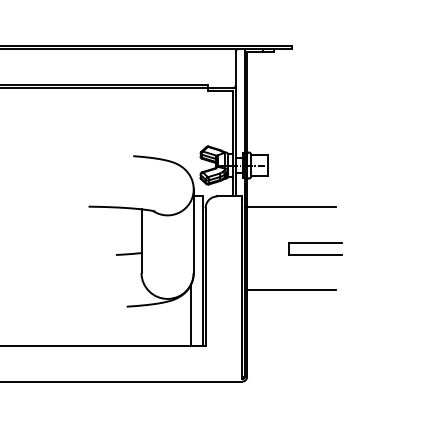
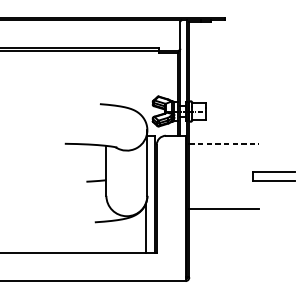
line: (291, 207) -> (224, 144), solid -> dashed
part: (315, 248) -> (273, 176), moved

